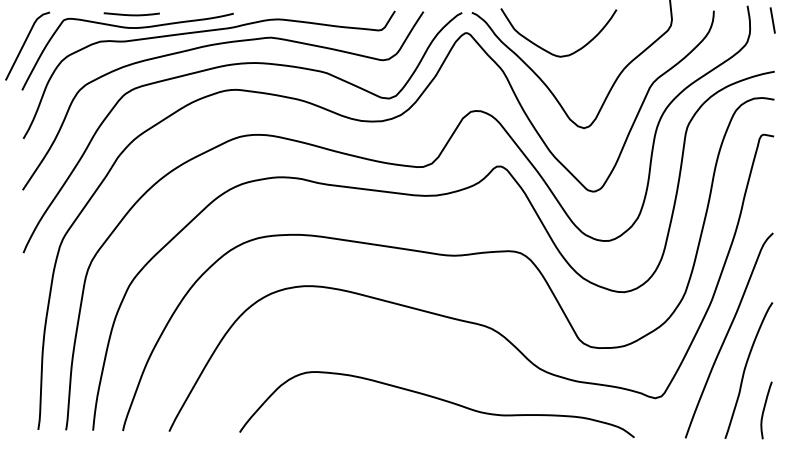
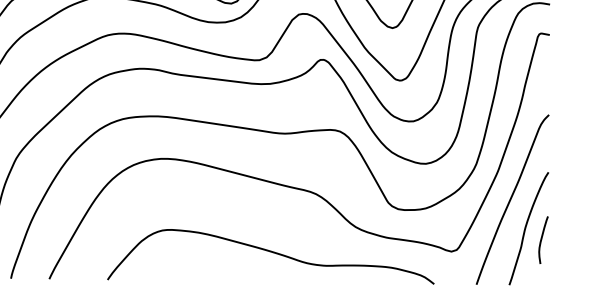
curve: (764, 410) -> (541, 240), moved

